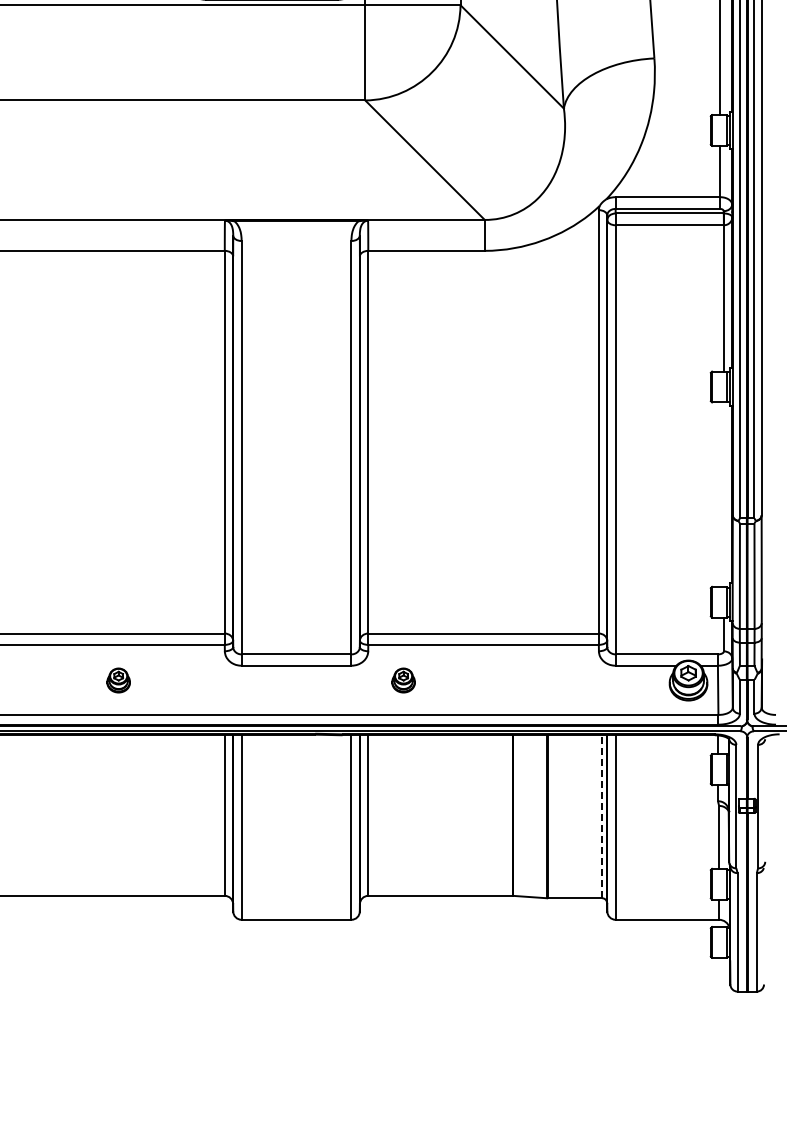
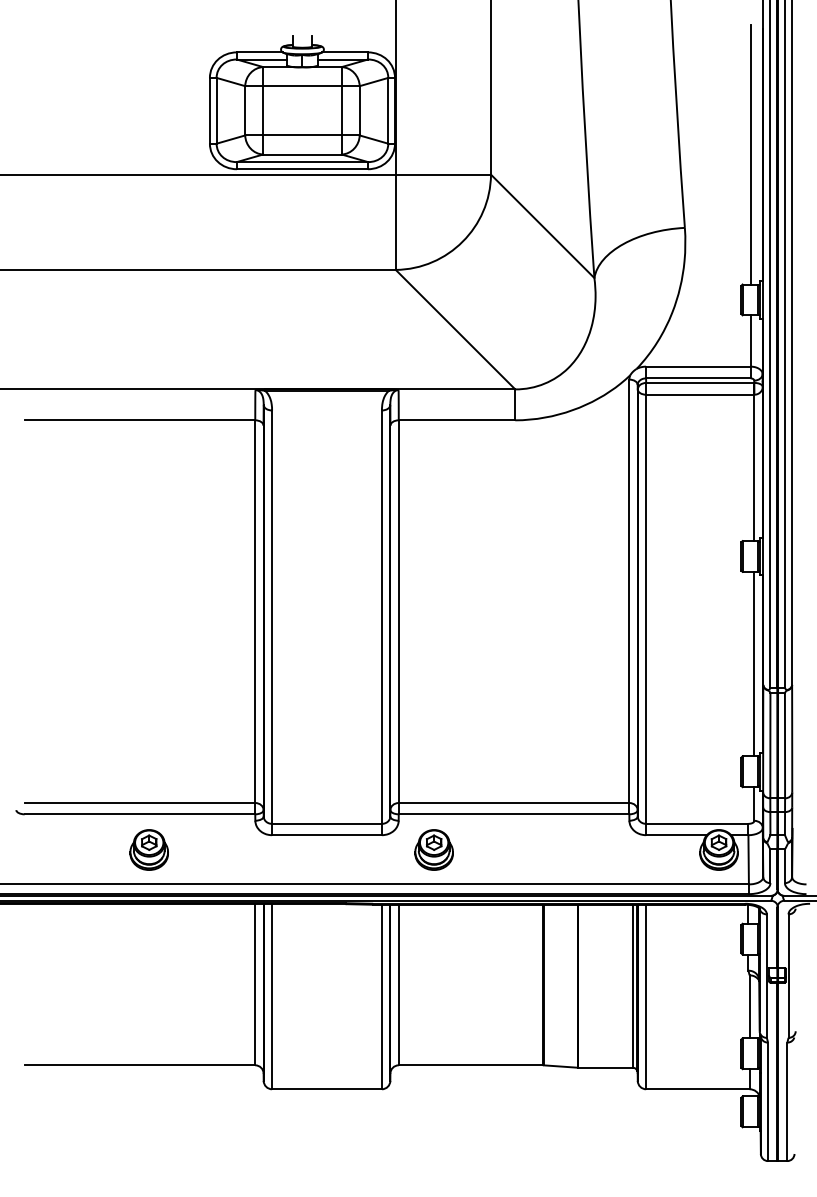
line: (724, 494) -> (754, 663), added
part: (118, 680) -> (148, 849), size x1.67
part: (403, 680) -> (433, 849), size x1.67
line: (602, 816) -> (632, 985), dashed -> solid

